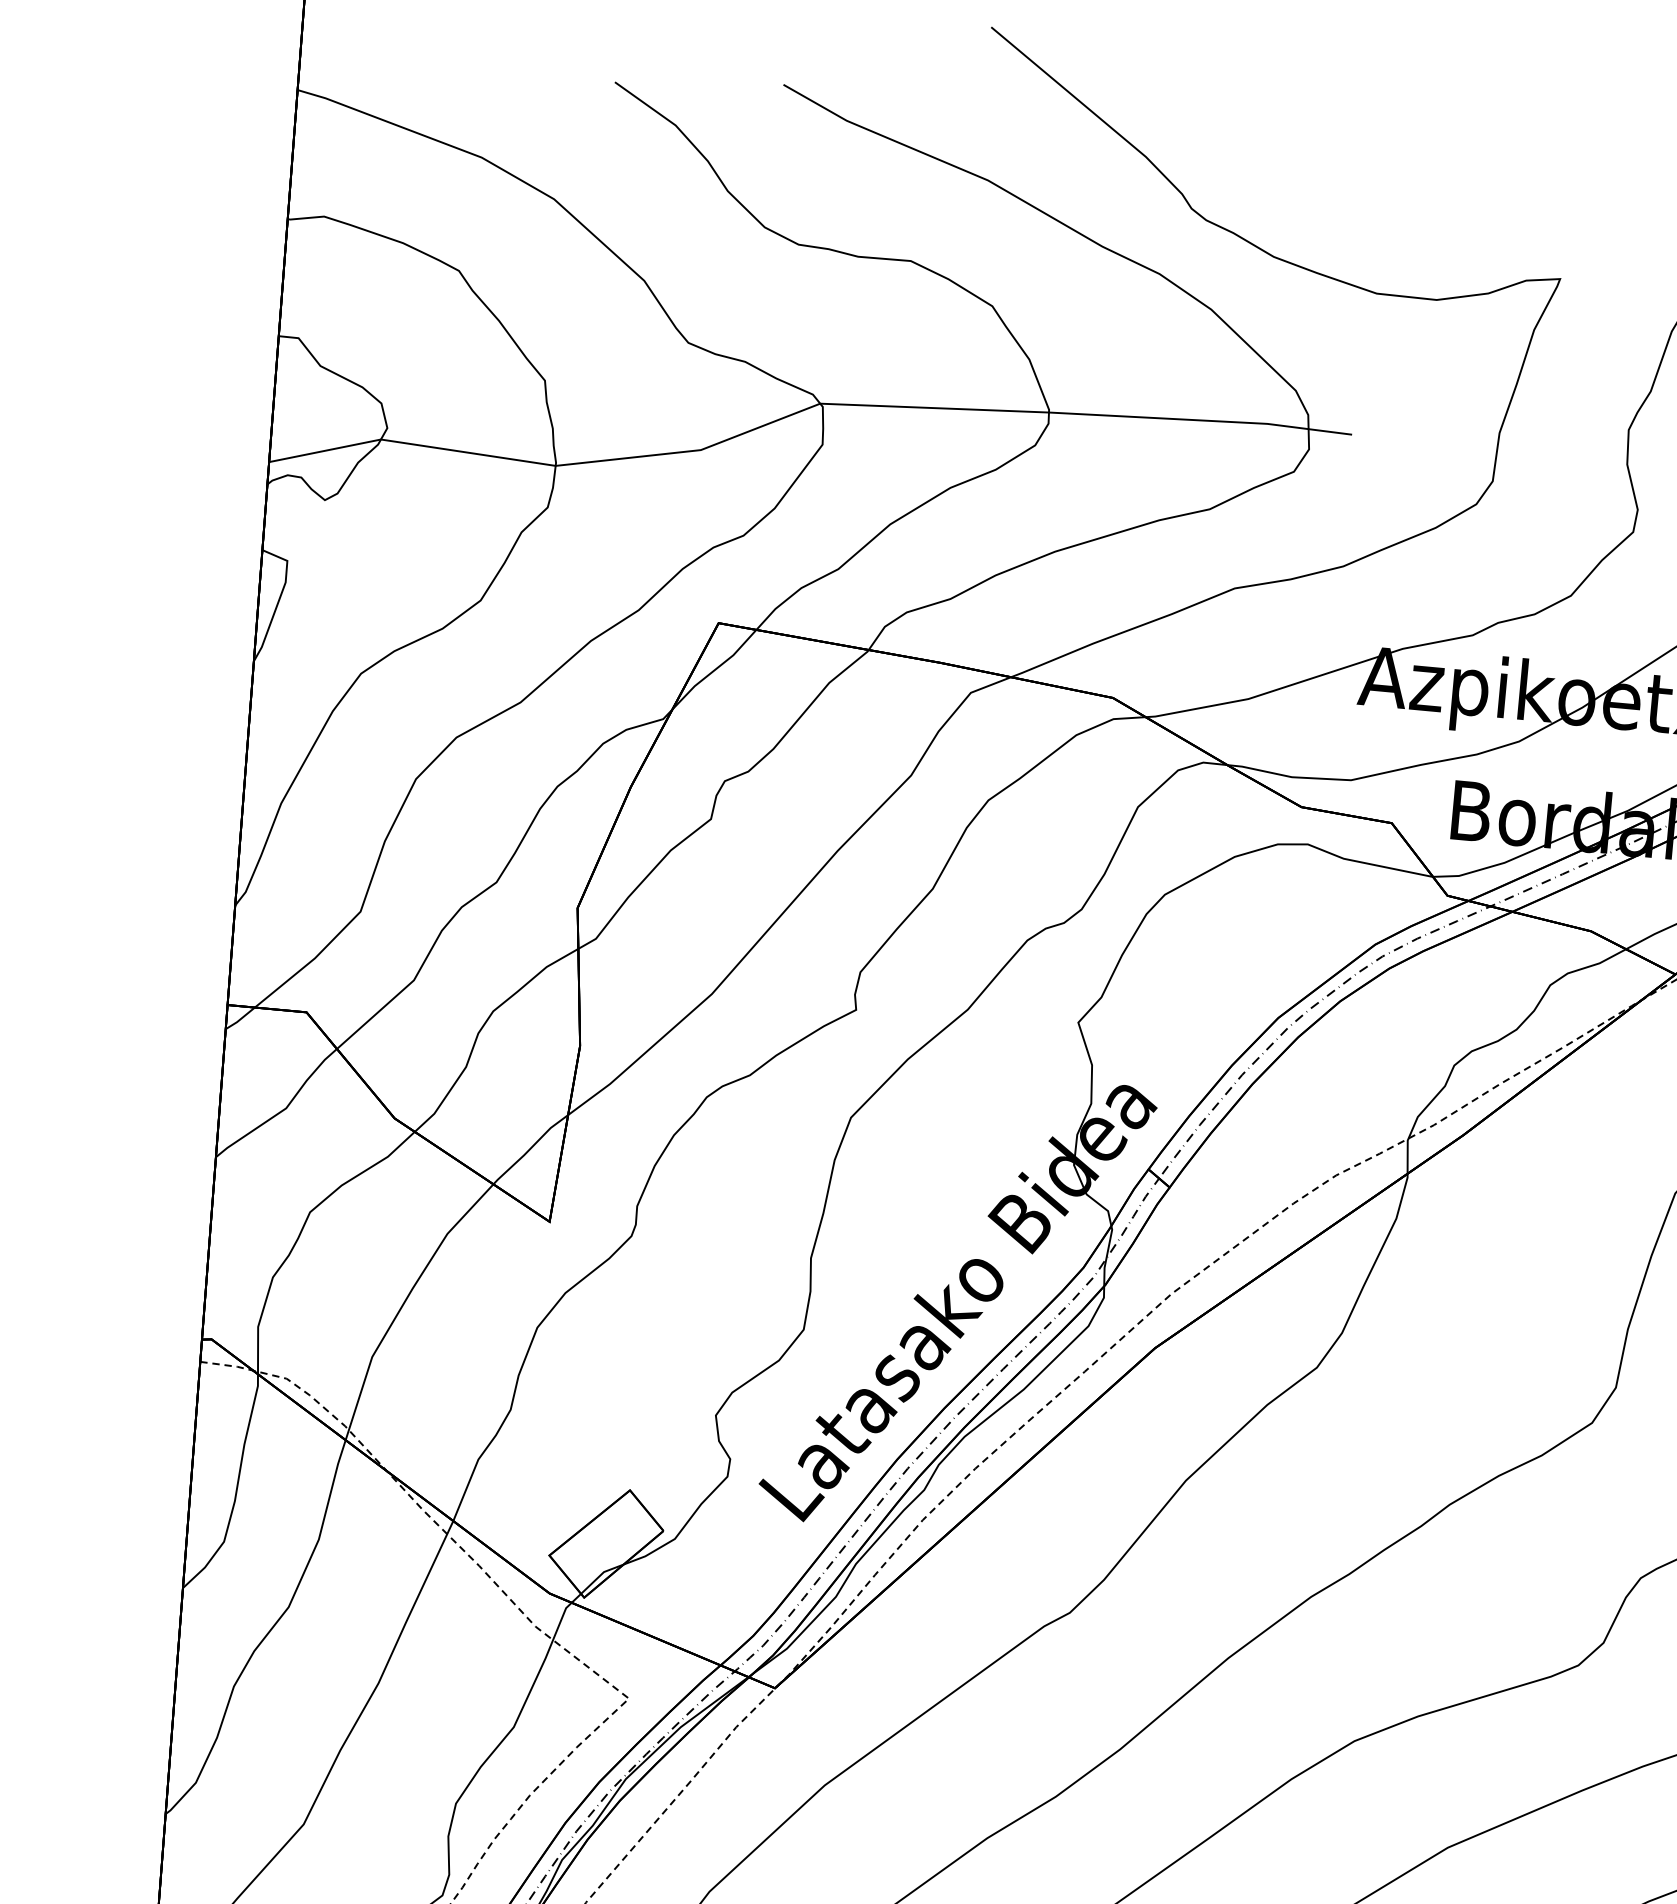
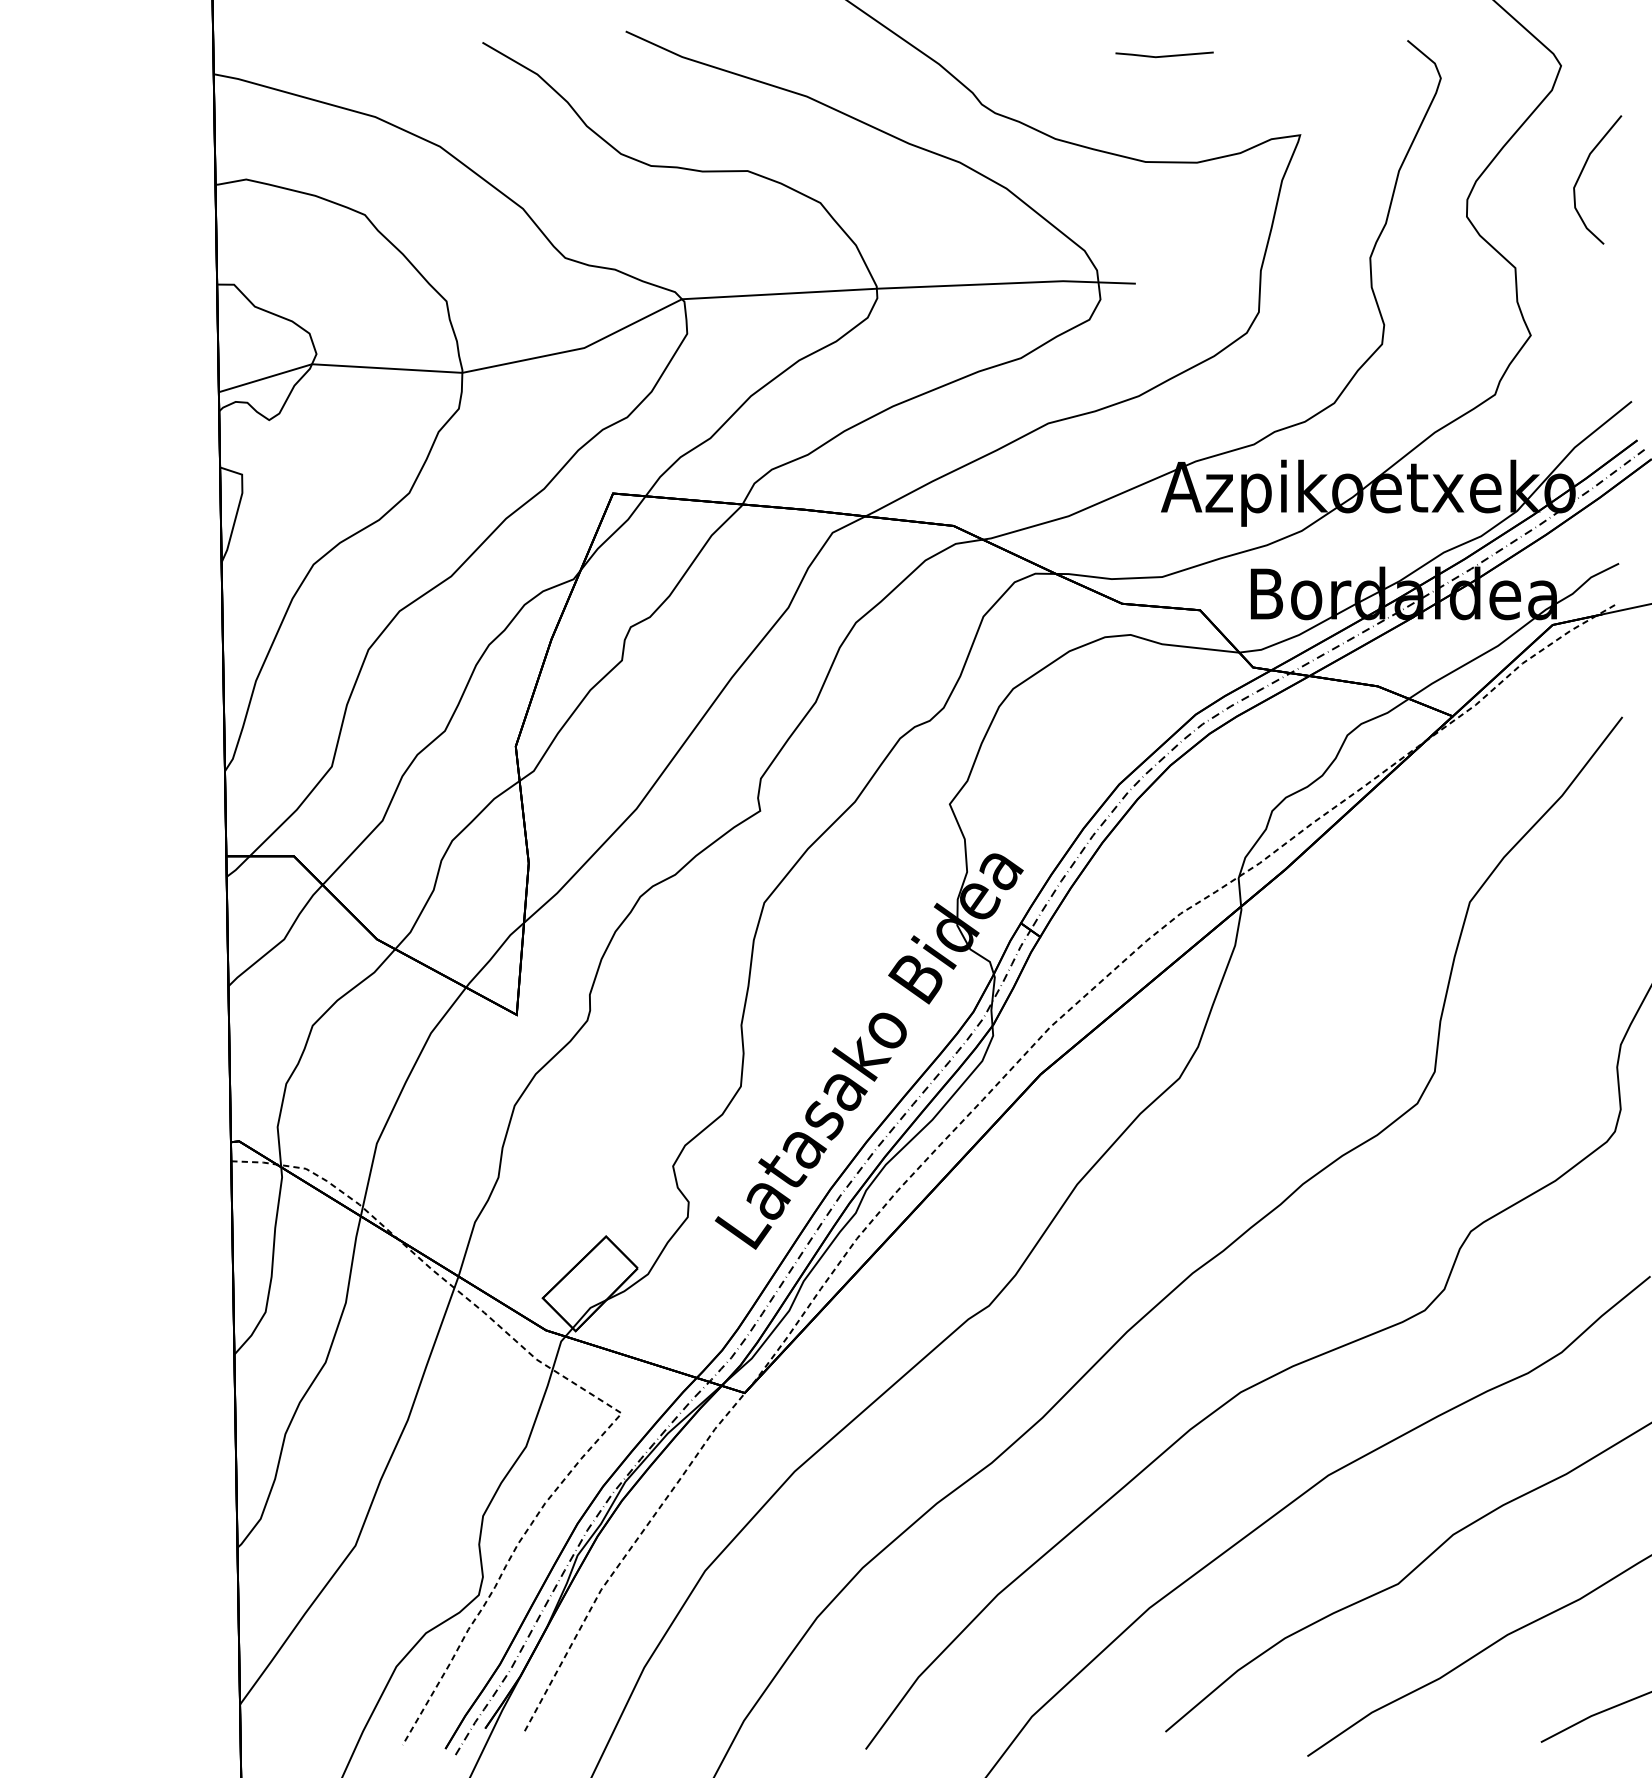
line: (1410, 171) -> (1164, 55), added

